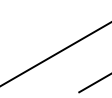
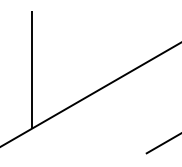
line: (14, 45) -> (33, 70), added

